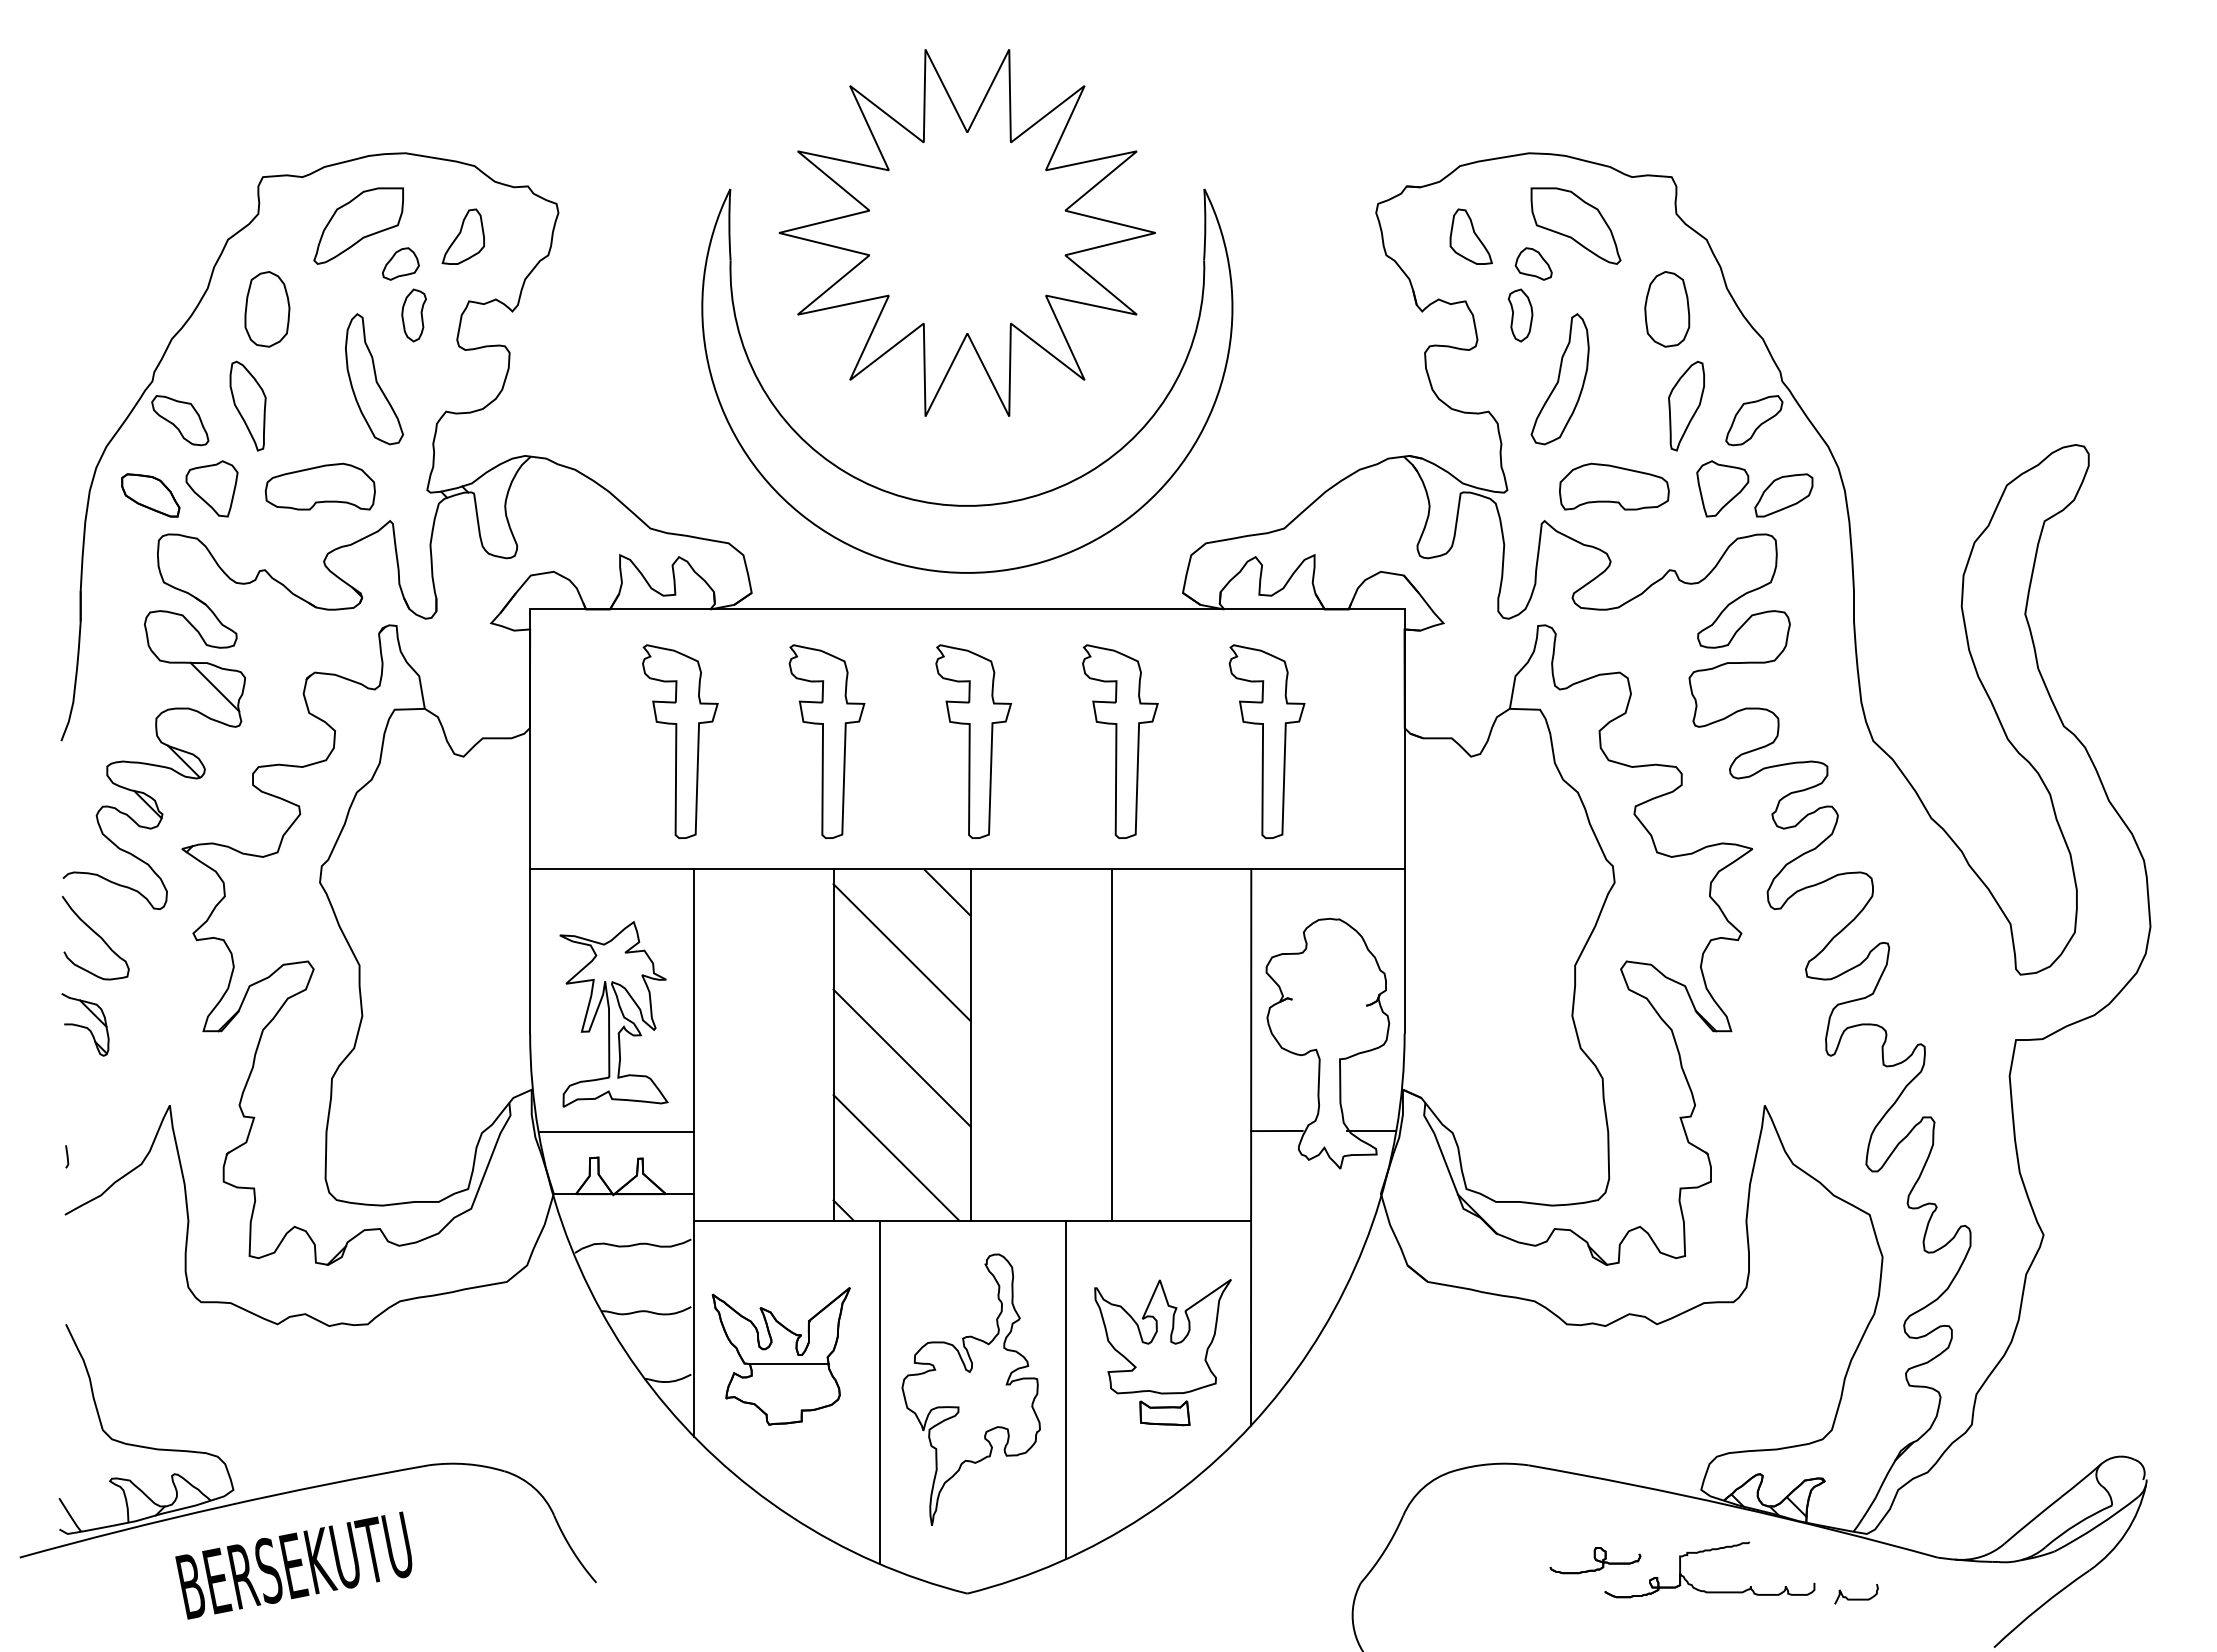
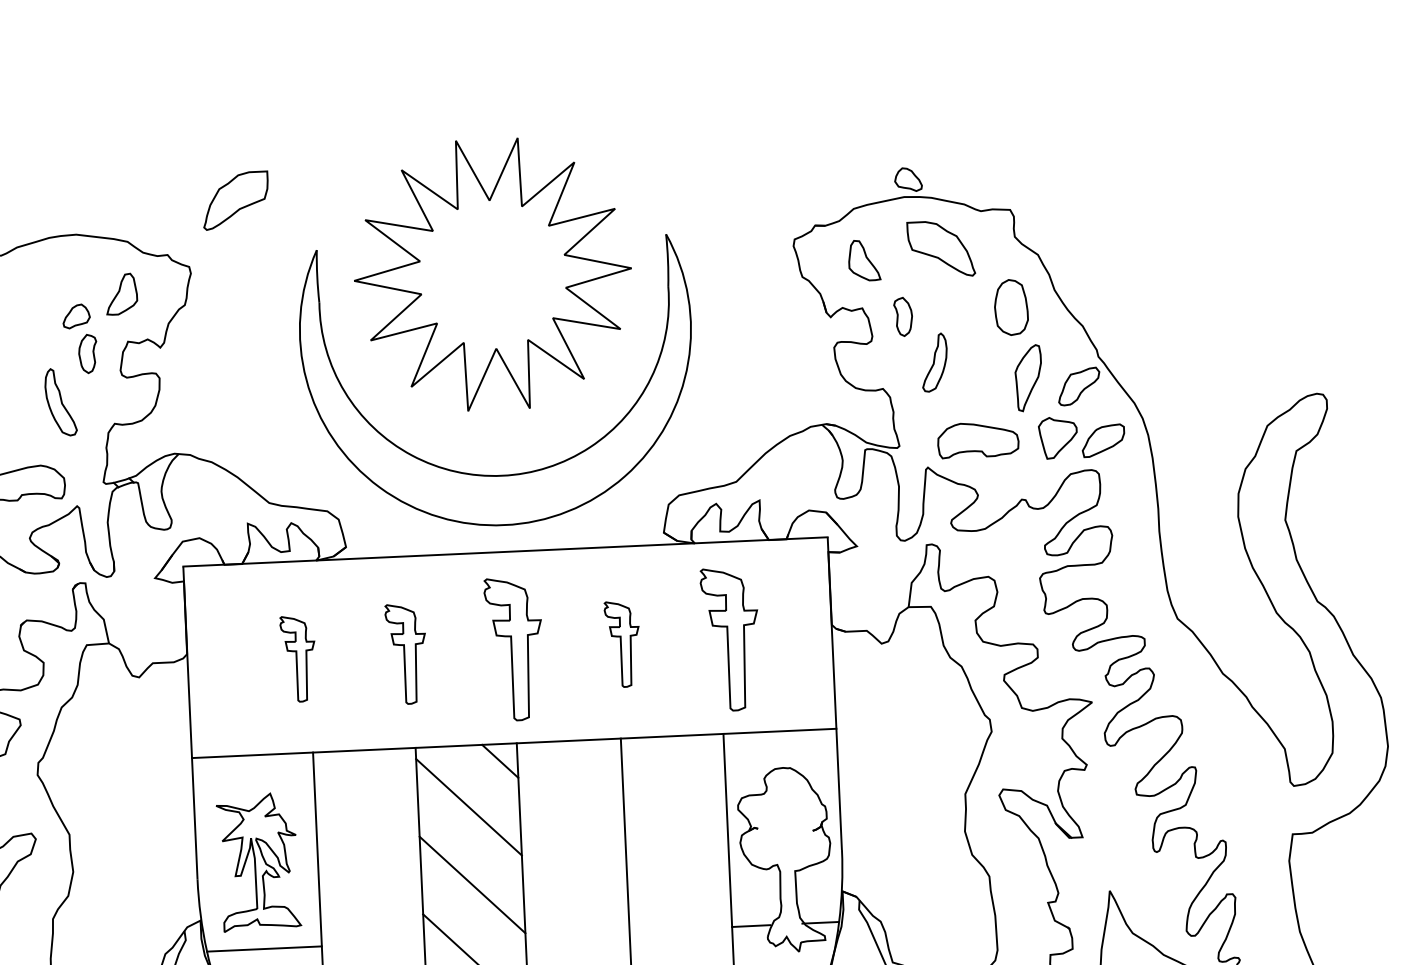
part: (358, 225) -> (235, 200), moved
part: (1533, 263) -> (908, 179), moved
part: (374, 379) -> (60, 402), size x0.7
part: (1559, 379) -> (934, 362), size x0.6
part: (680, 741) -> (298, 658), size x0.6
part: (826, 741) -> (406, 654), size x0.7
part: (1120, 741) -> (622, 644), size x0.6

